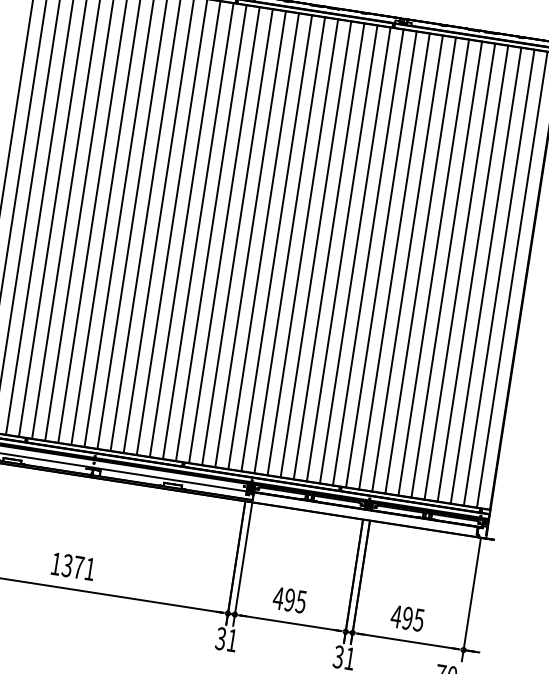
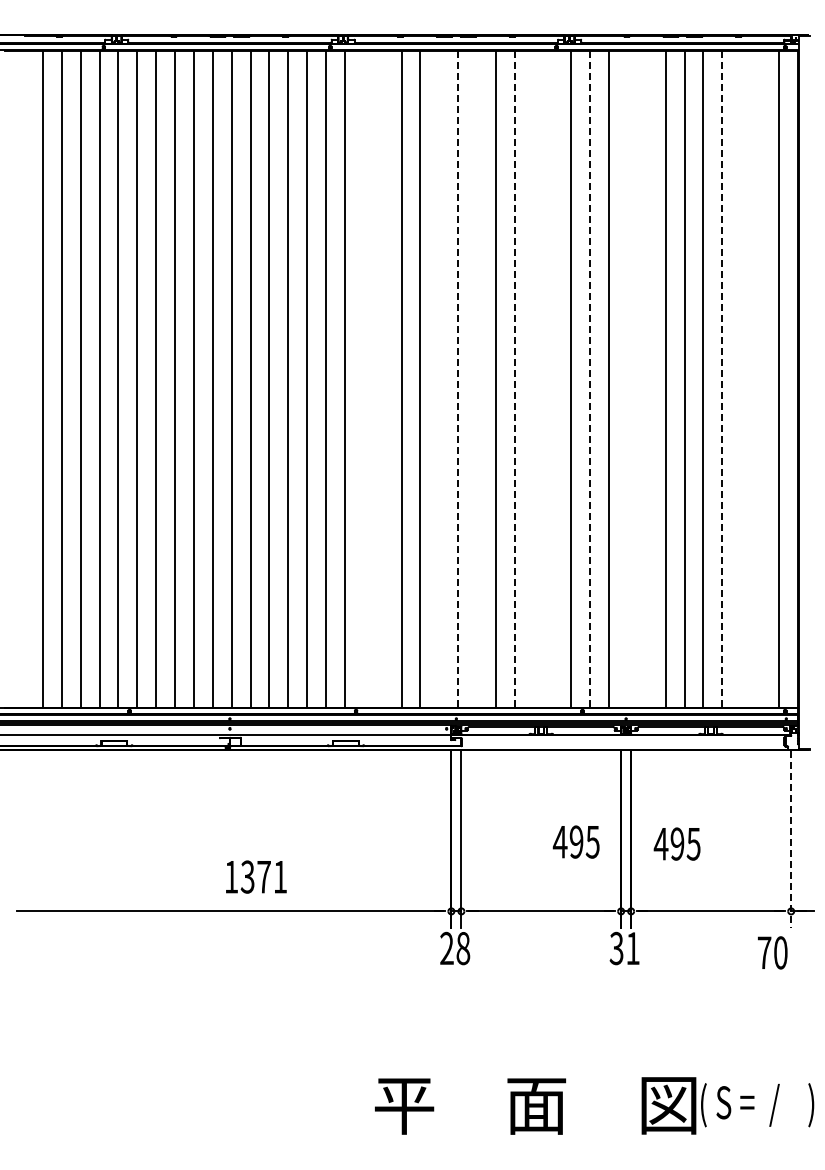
line: (224, 234) -> (363, 378), removed
line: (237, 236) -> (382, 378), removed
line: (276, 242) -> (439, 378), removed
line: (290, 245) -> (458, 379), solid -> dashed
line: (302, 246) -> (476, 378), removed
line: (328, 251) -> (514, 379), solid -> dashed
line: (342, 252) -> (533, 378), removed
line: (355, 254) -> (552, 378), removed
line: (381, 259) -> (590, 379), solid -> dashed
line: (407, 262) -> (627, 378), removed
line: (420, 264) -> (646, 378), removed
line: (473, 273) -> (722, 379), solid -> dashed
line: (486, 275) -> (741, 378), removed
line: (499, 277) -> (760, 378), removed
text: (73, 566) -> (256, 876), moved
text: (289, 599) -> (575, 841), moved
line: (471, 600) -> (791, 839), solid -> dashed
text: (407, 617) -> (676, 843), moved
text: (226, 639) -> (455, 948), 31 -> 28

